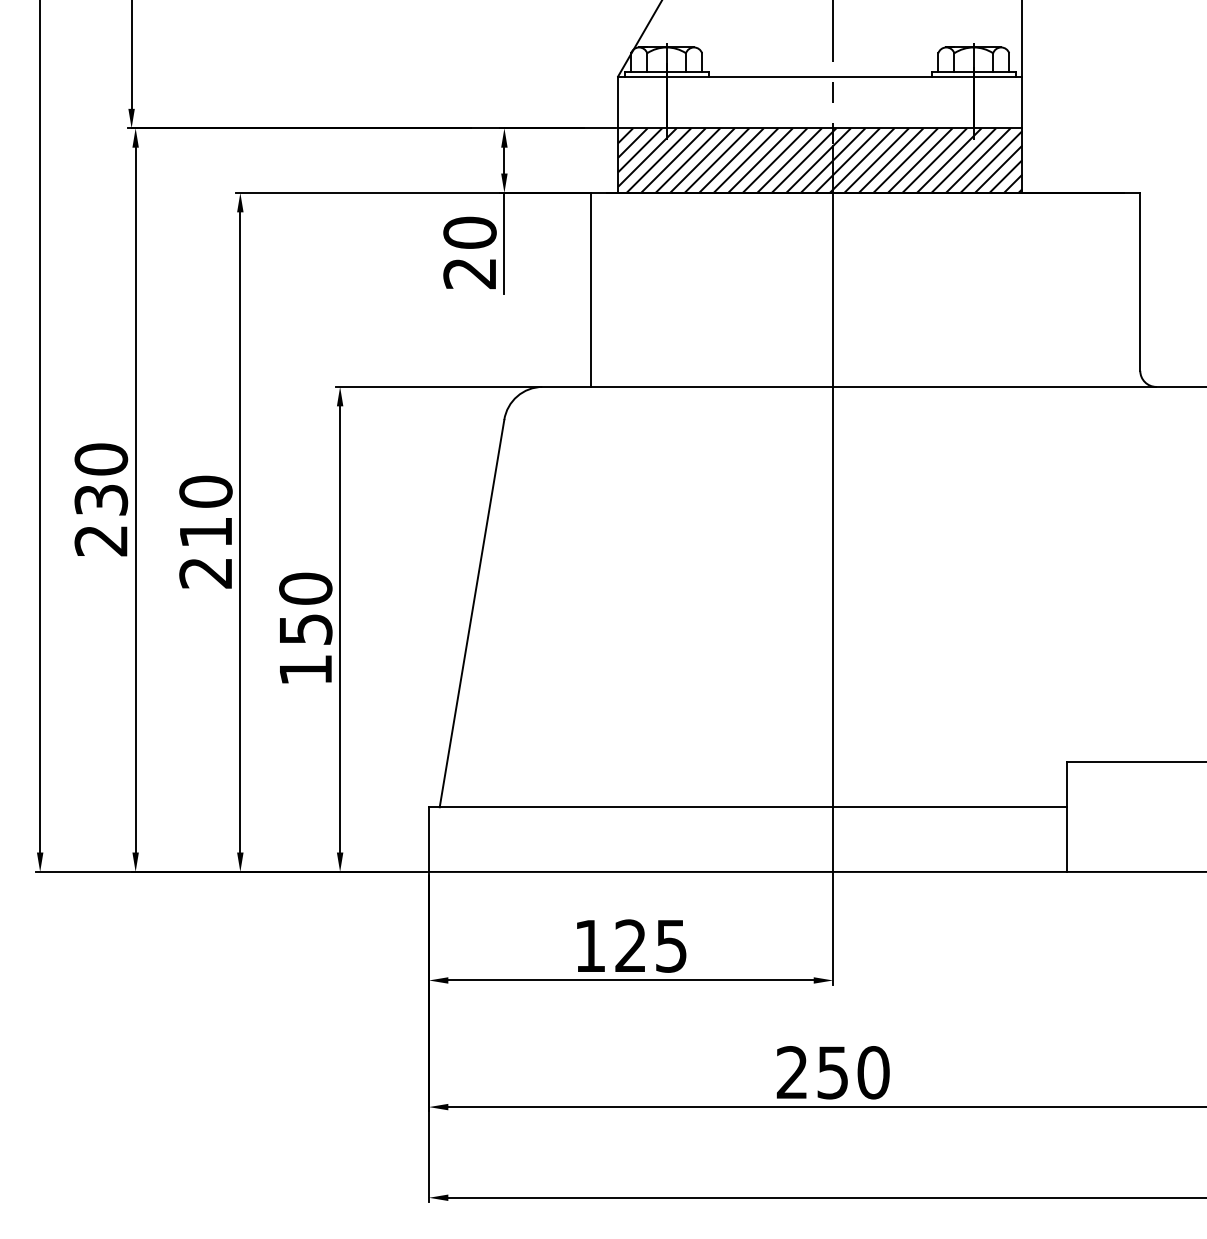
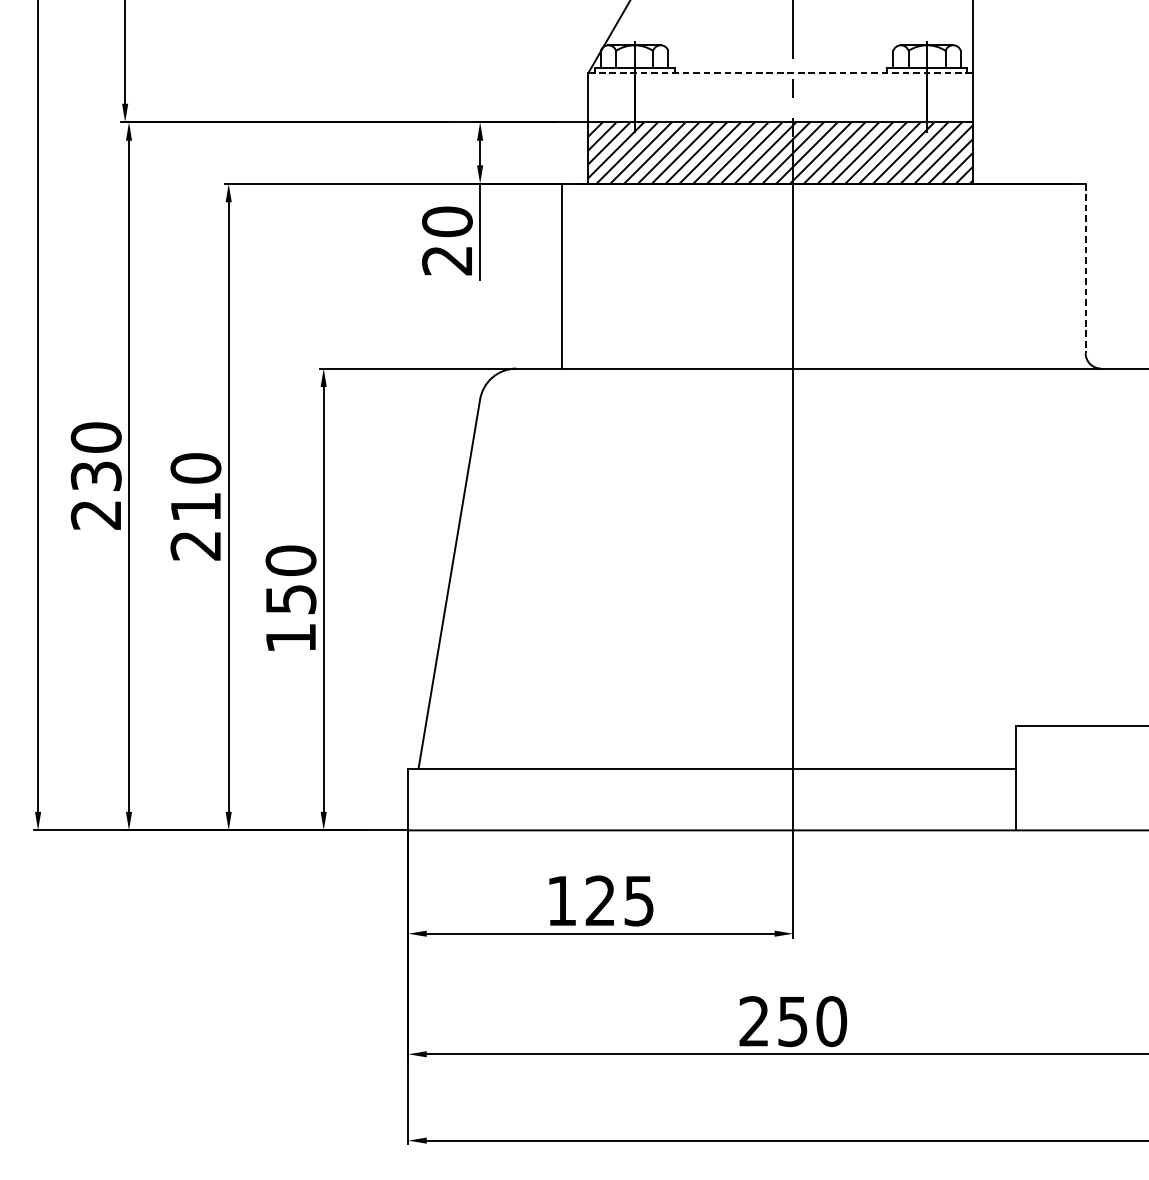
line: (820, 76) -> (781, 72), solid -> dashed
line: (1140, 281) -> (1085, 268), solid -> dashed

